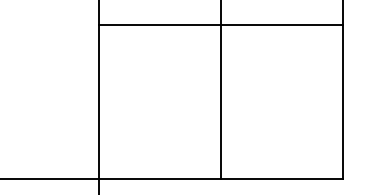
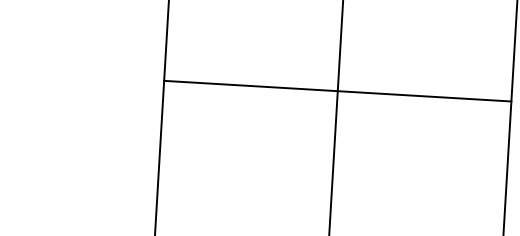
line: (221, 24) -> (338, 90), moved

